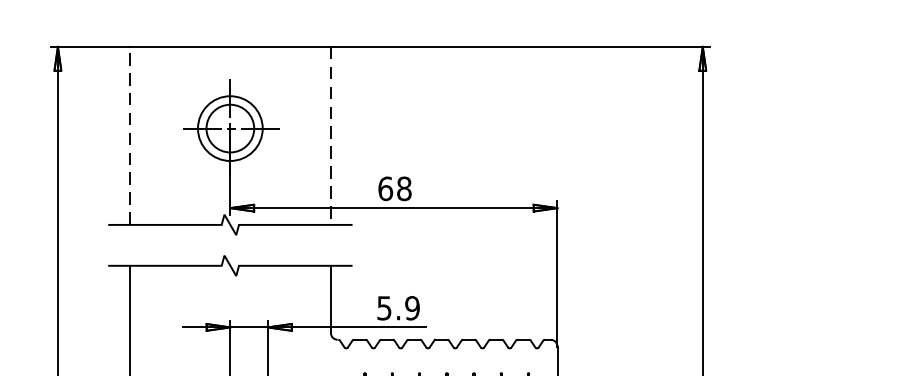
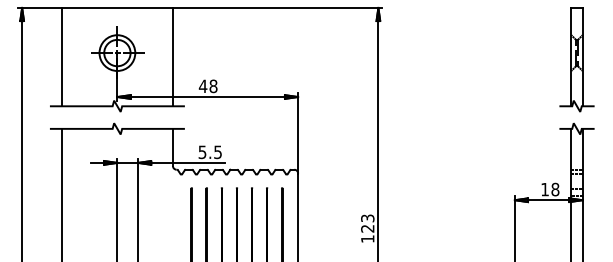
line: (129, 134) -> (61, 56), dashed -> solid
line: (330, 136) -> (172, 57), dashed -> solid
text: (384, 189) -> (202, 86), 68 -> 48
text: (413, 306) -> (218, 151), 5.9 -> 5.5

